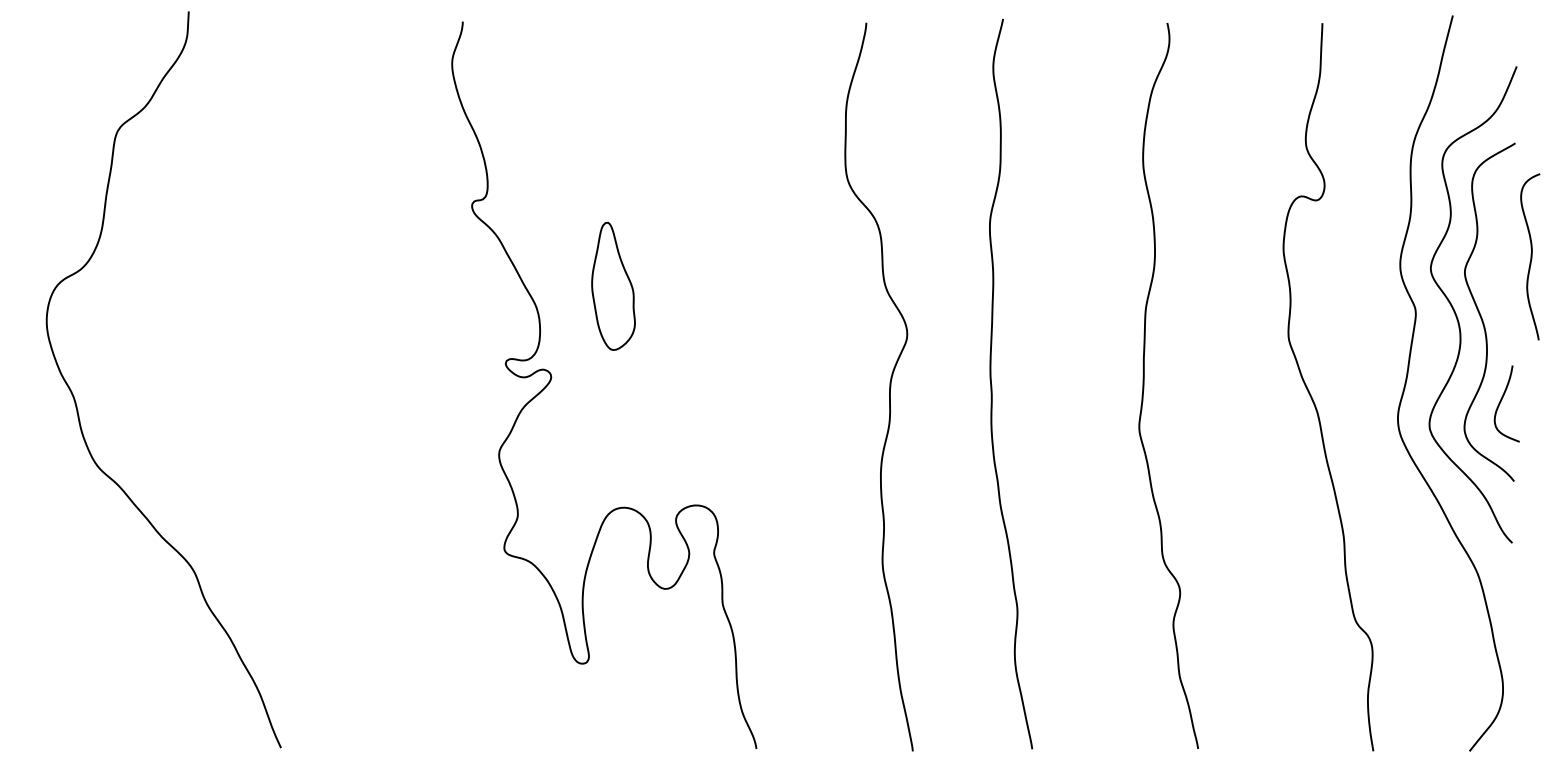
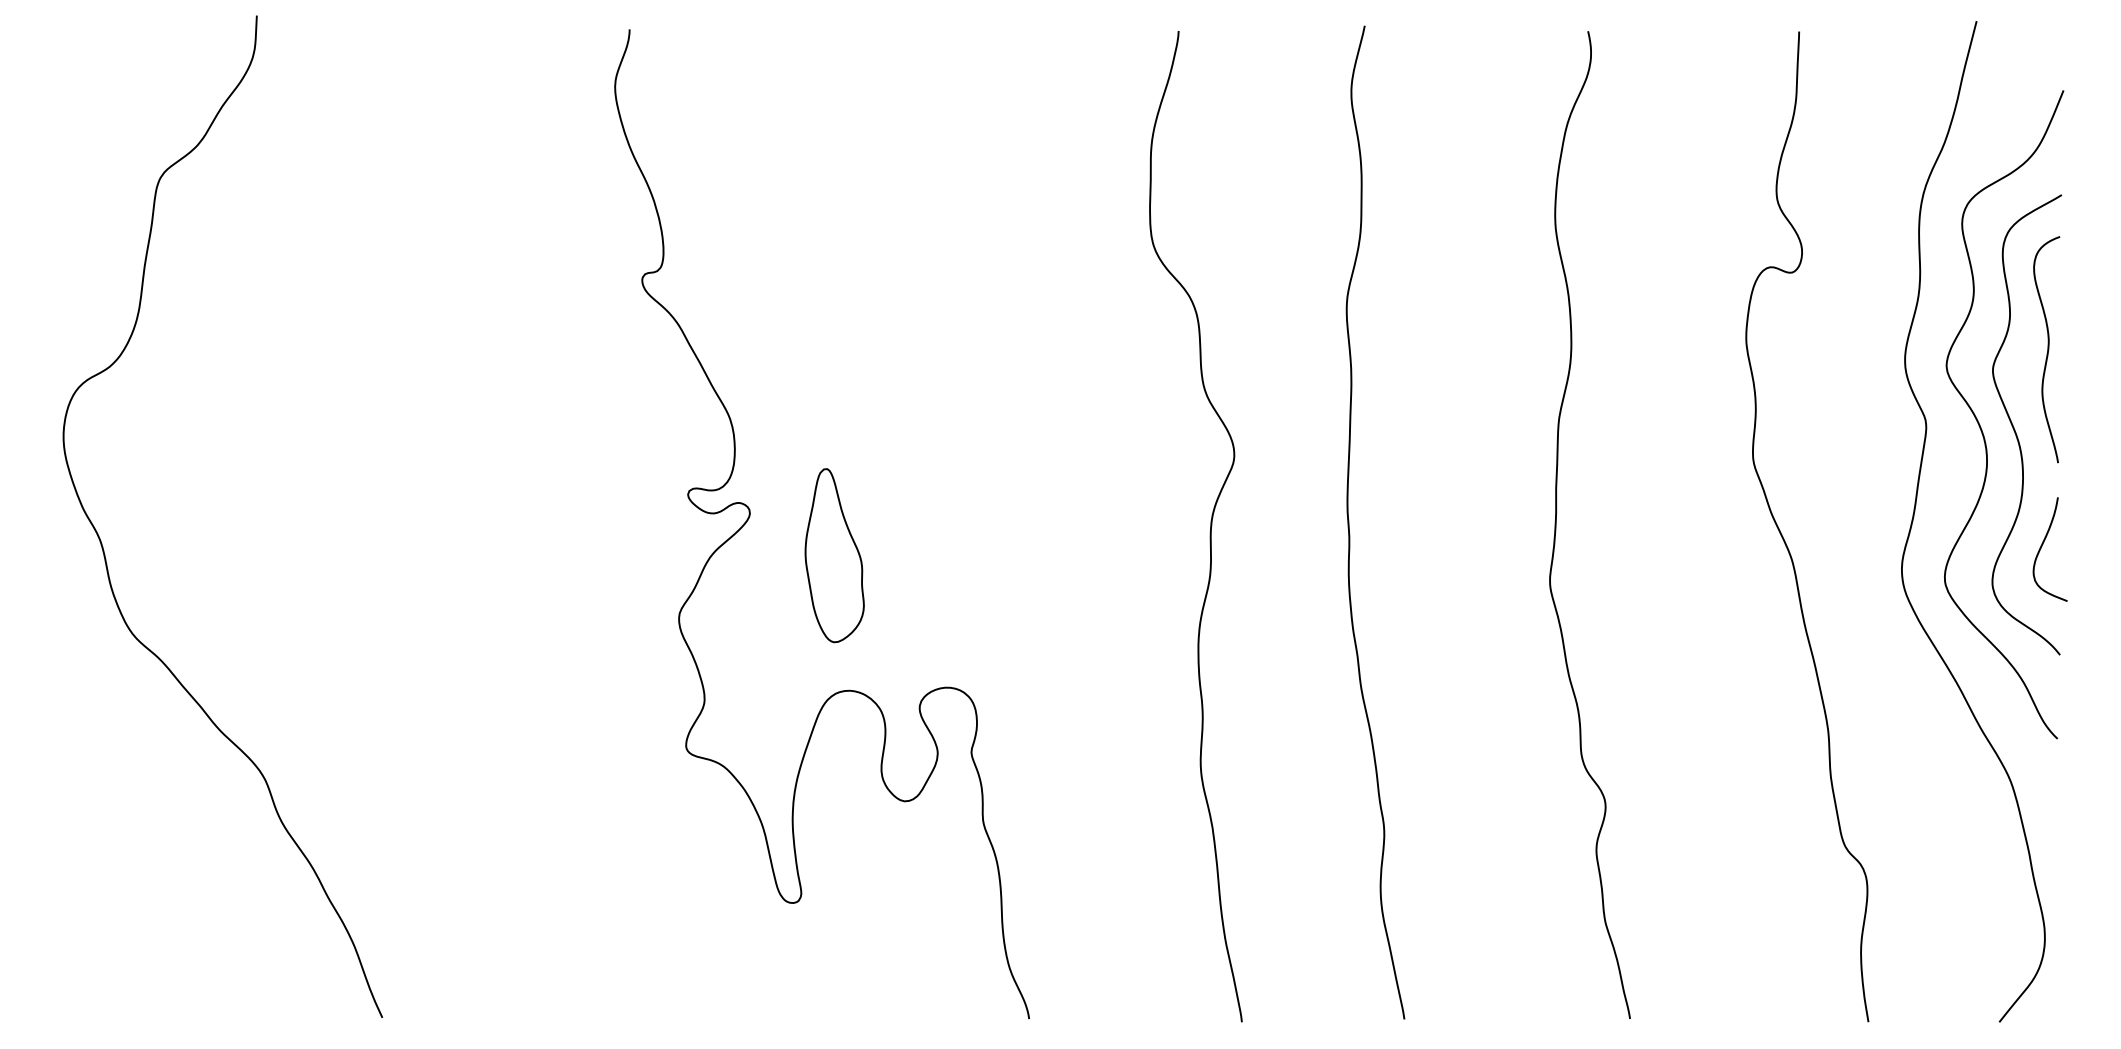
curve: (1530, 256) -> (2046, 348), moved
part: (613, 285) -> (834, 554), moved

